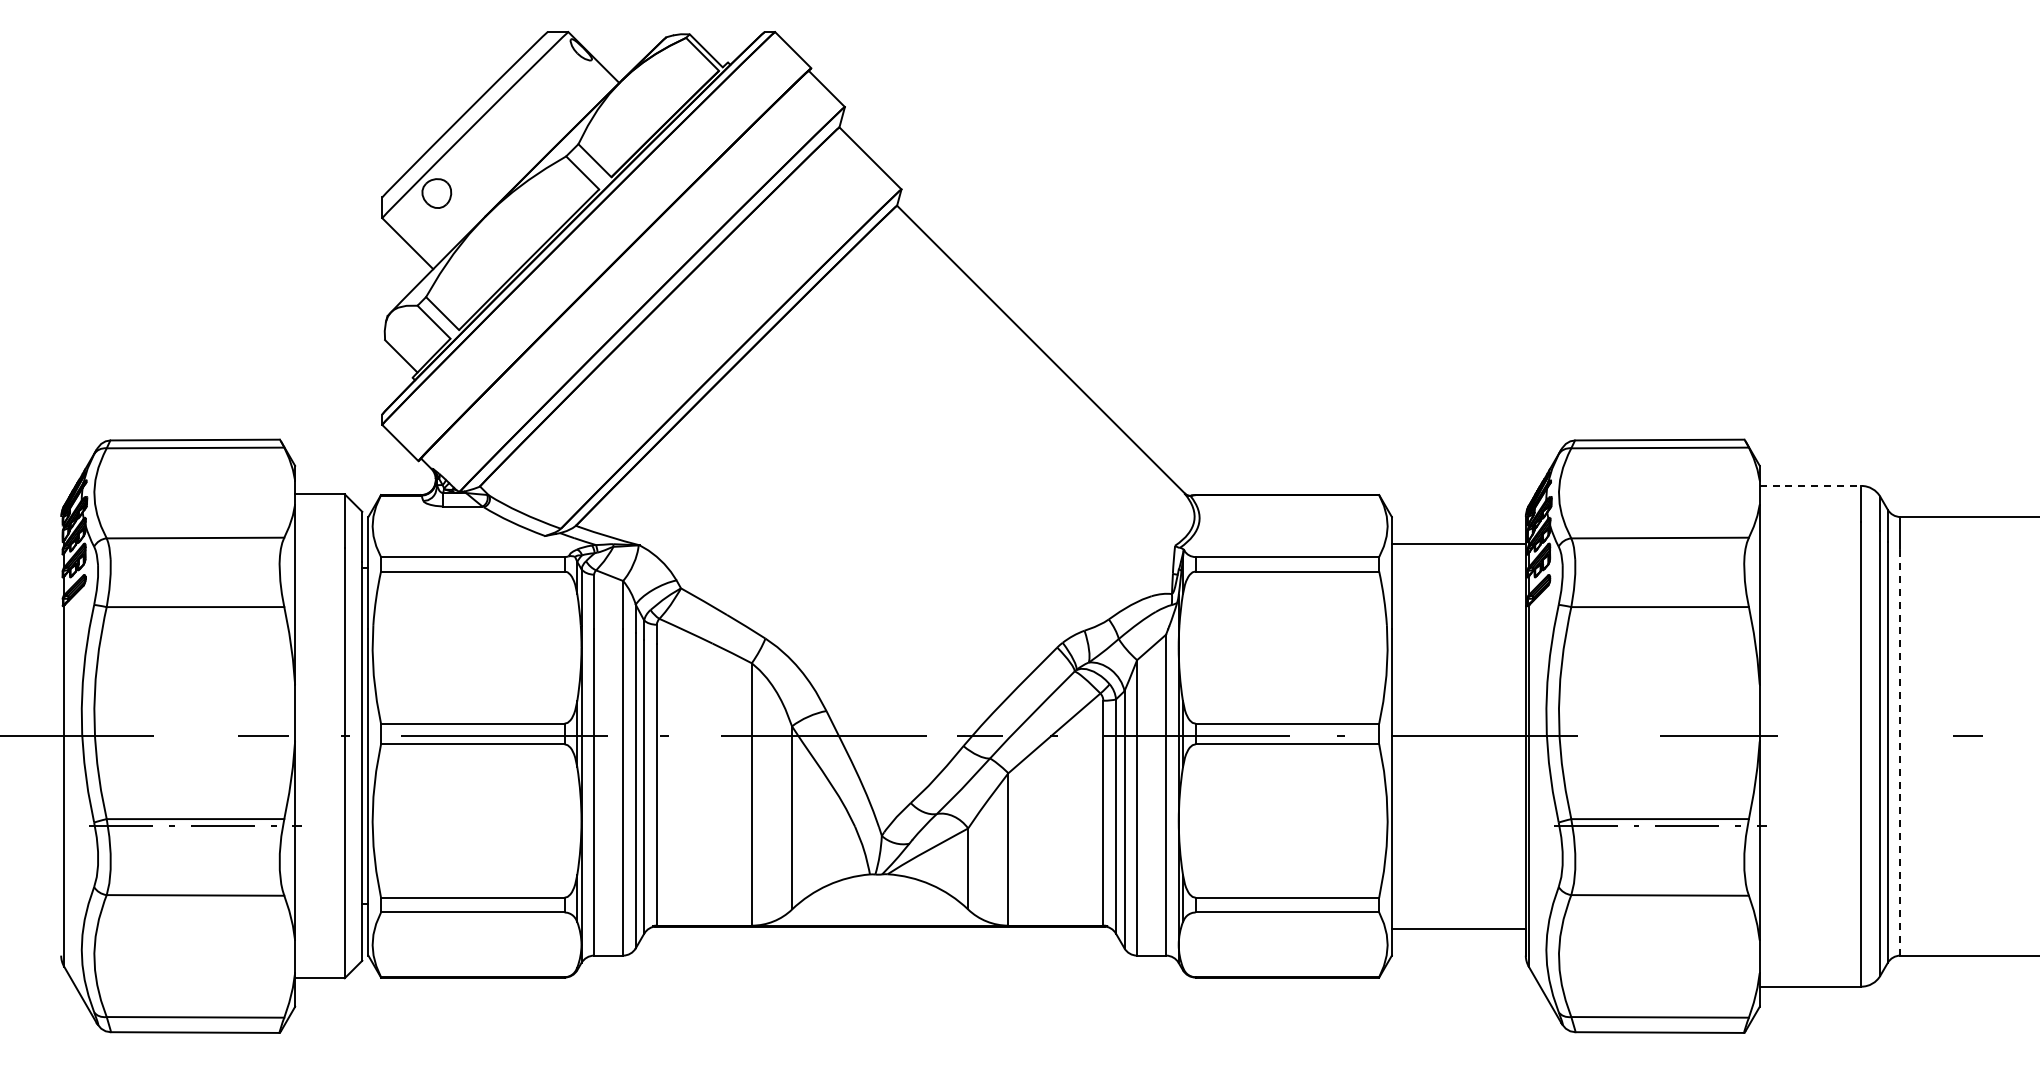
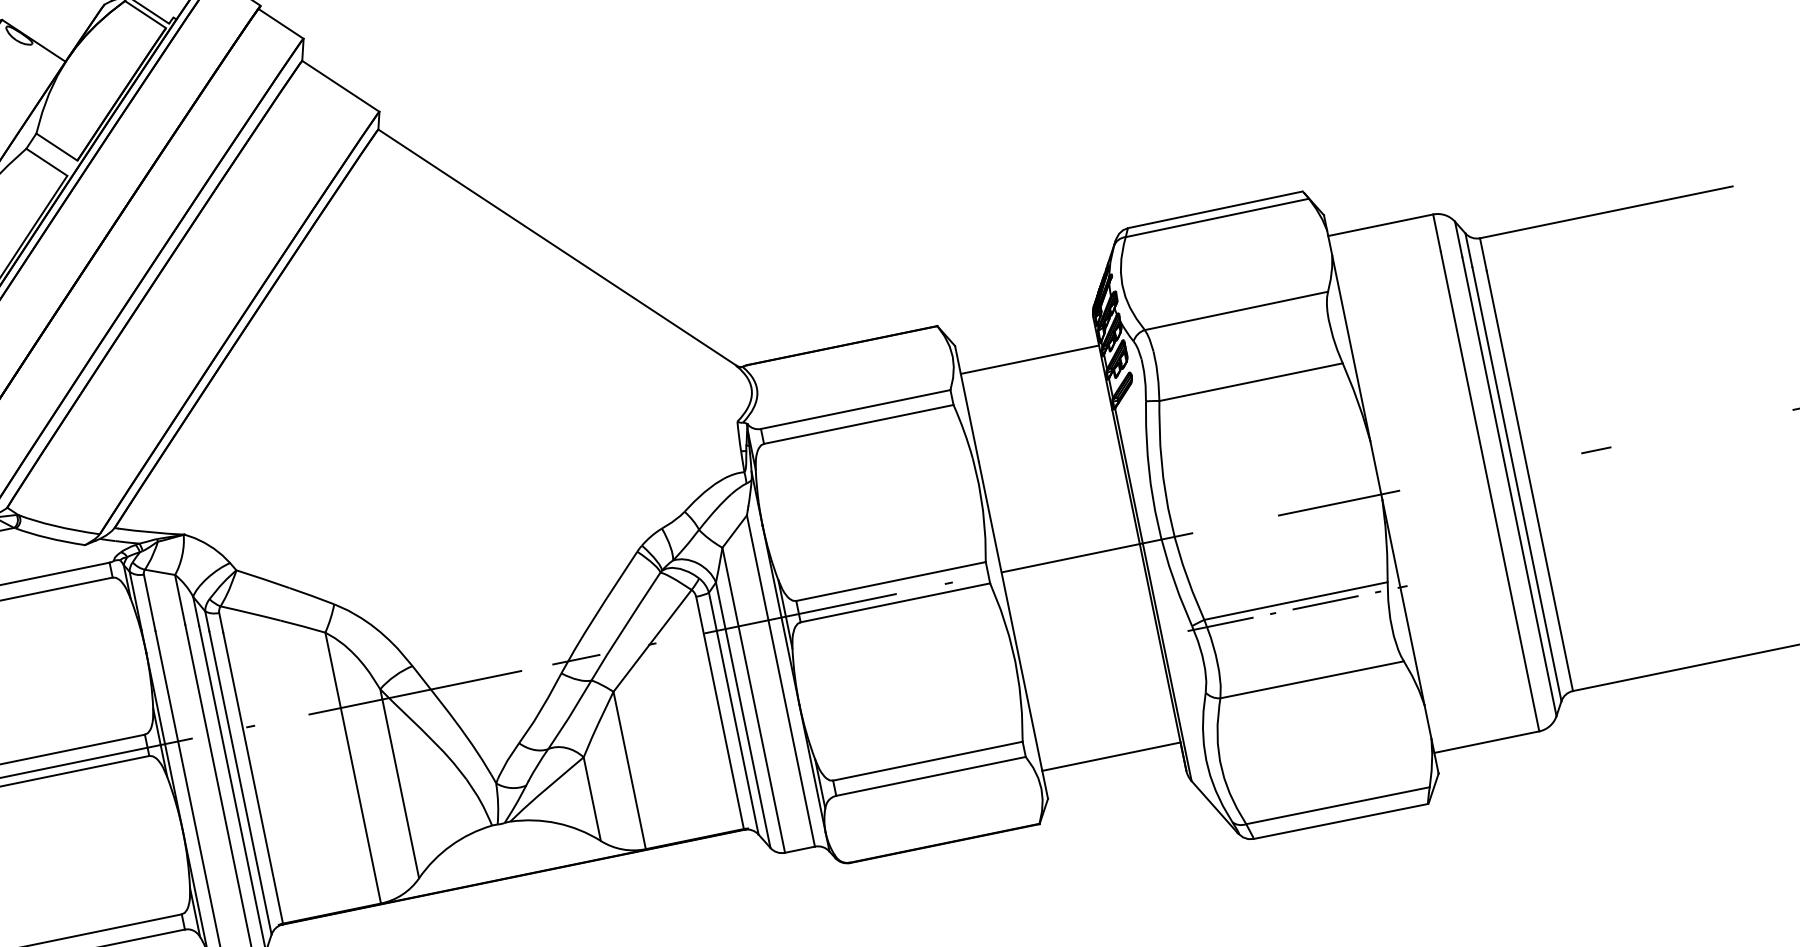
line: (1810, 485) -> (1380, 224), dashed -> solid
line: (1900, 752) -> (1530, 481), dashed -> solid

